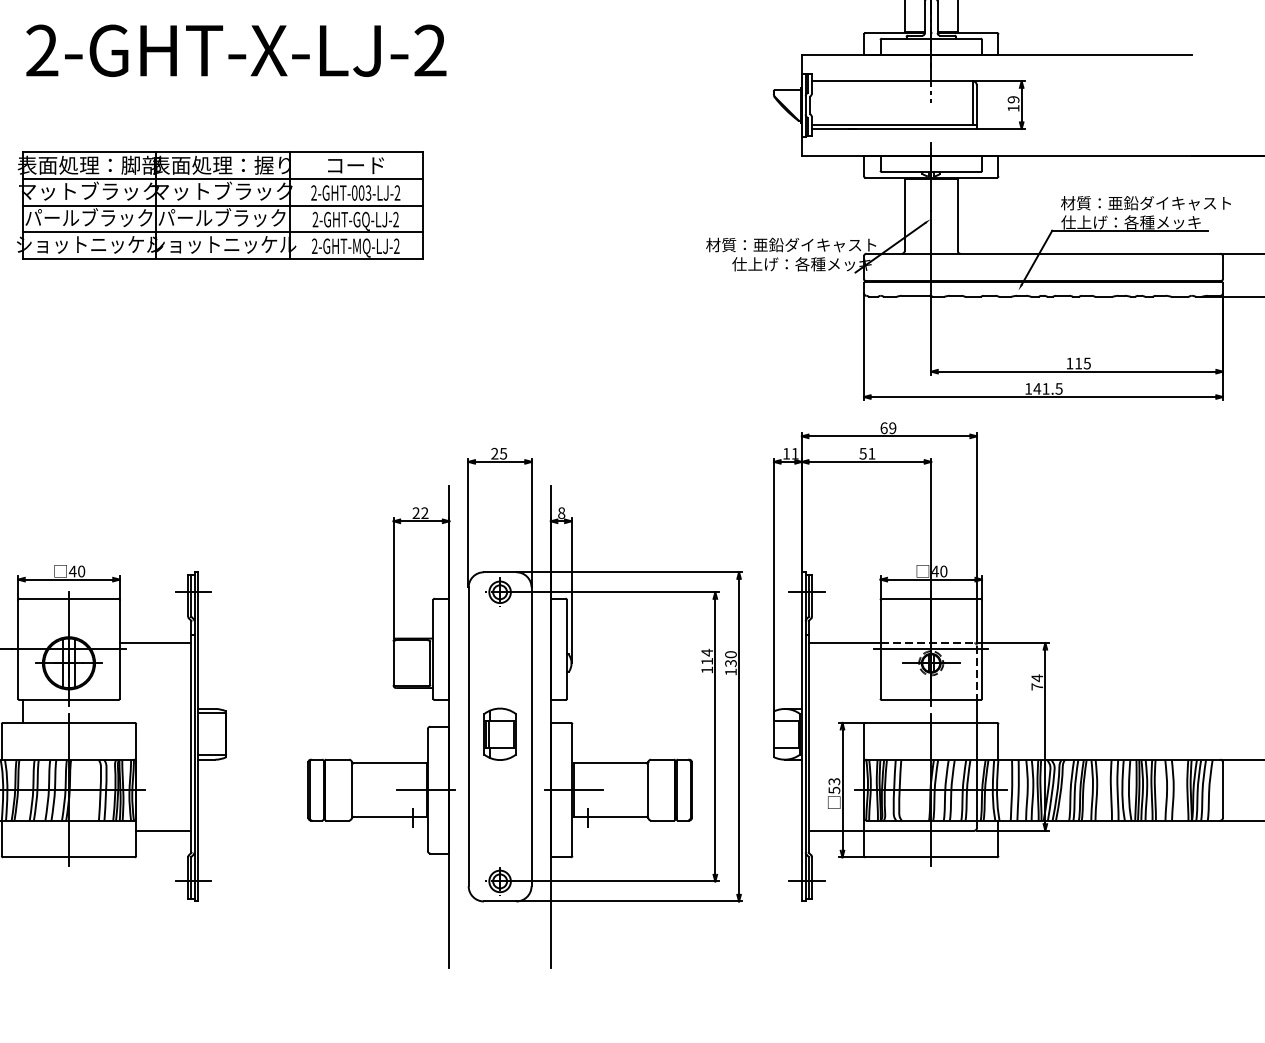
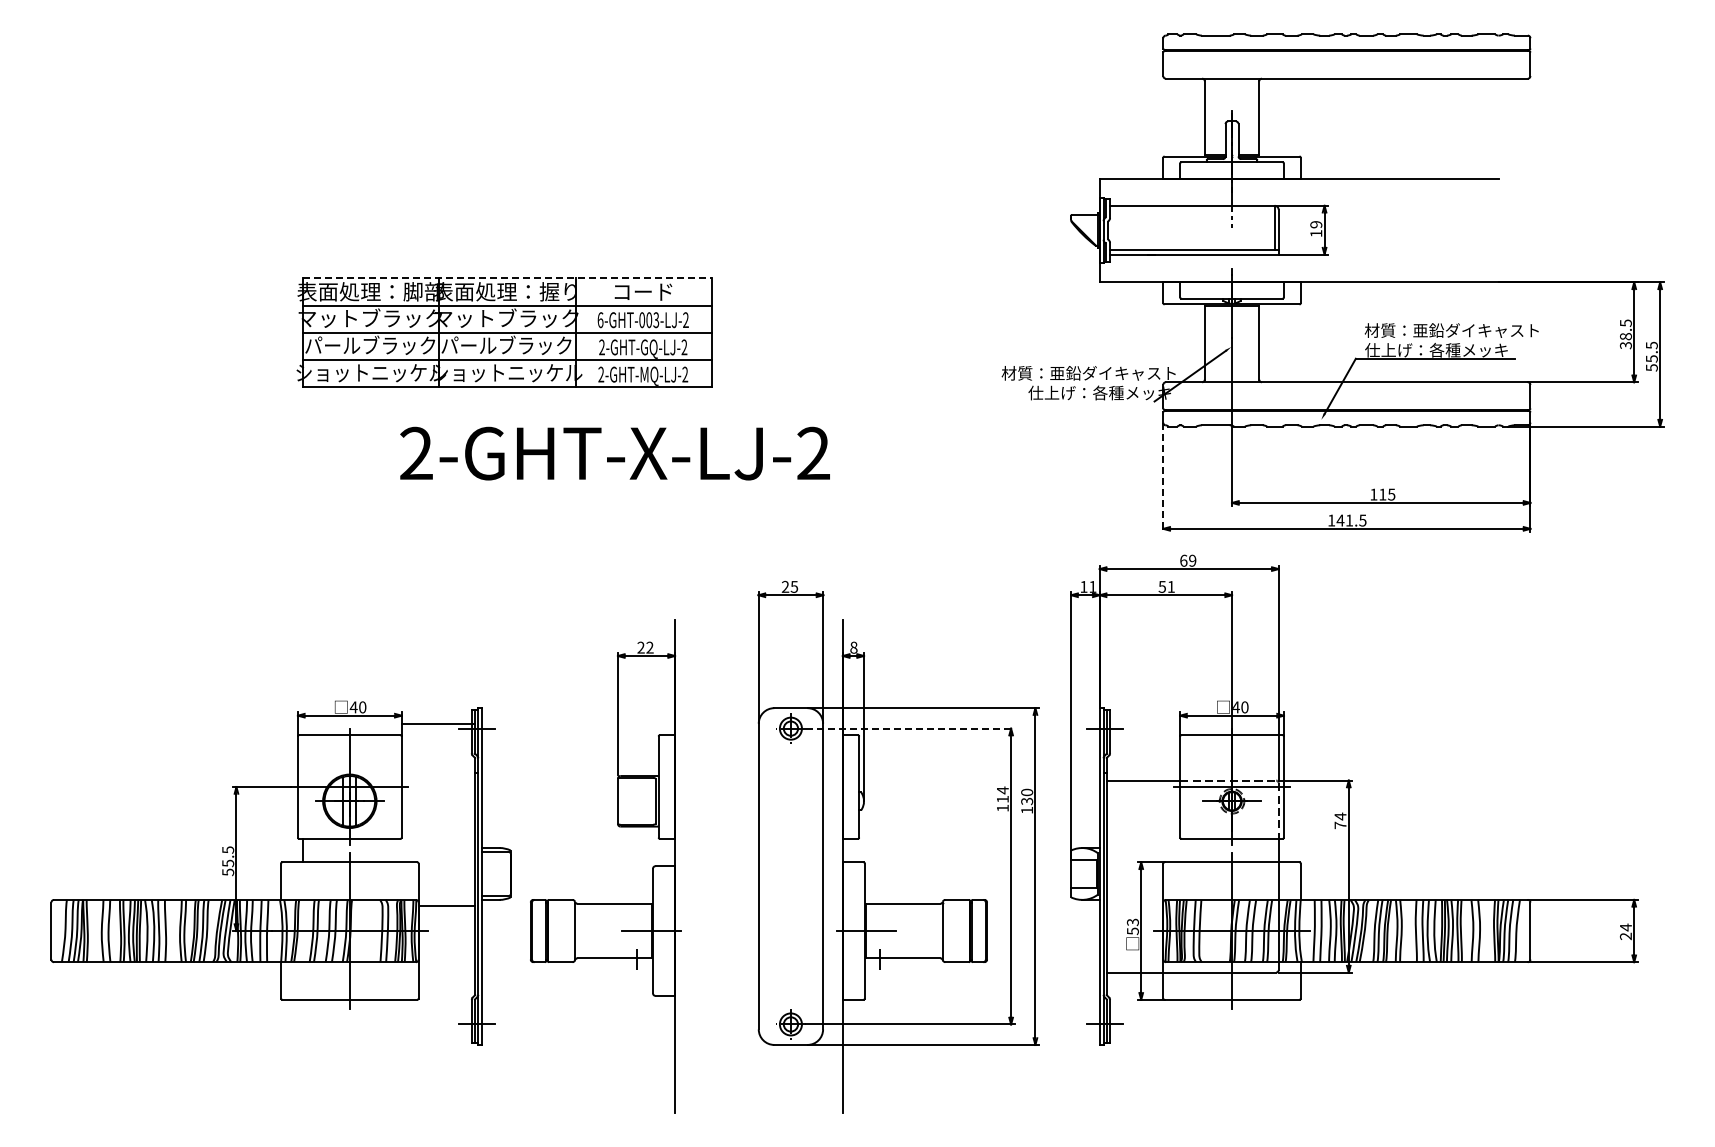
text: (235, 50) -> (614, 453), moved
line: (223, 152) -> (507, 278), solid -> dashed
text: (313, 193) -> (600, 320), 2-GHT-003-LJ-2 -> 6-GHT-003-LJ-2
line: (864, 346) -> (1163, 477), solid -> dashed
line: (616, 592) -> (910, 728), solid -> dashed
line: (155, 642) -> (438, 723), moved
part: (499, 733) -> (790, 873), removed
part: (381, 763) -> (605, 903), moved
line: (163, 830) -> (446, 905), moved

